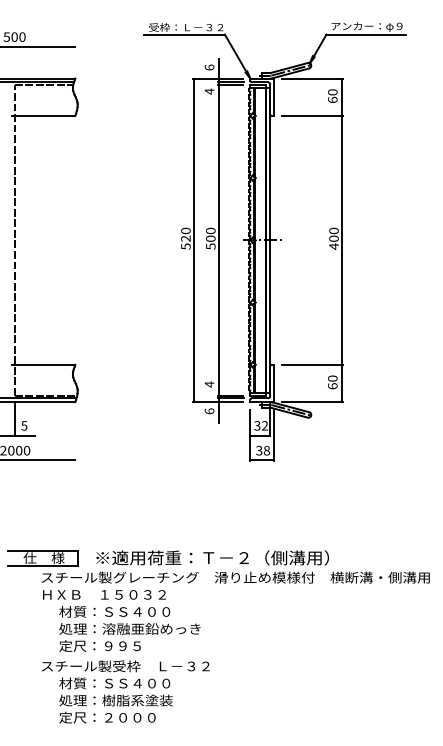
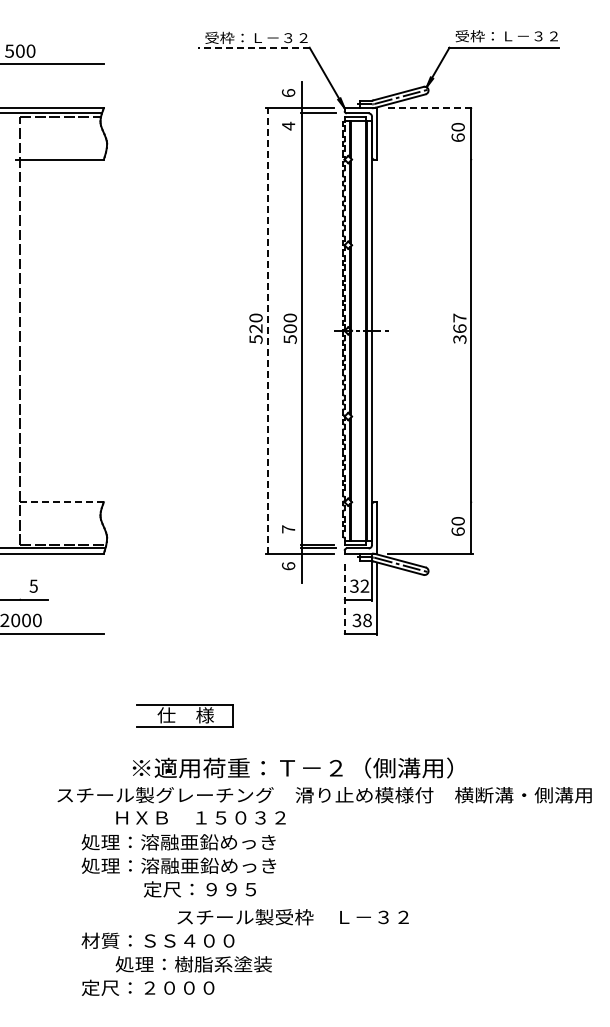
text: (367, 26) -> (506, 36), アンカー：φ９ -> 受枠：Ｌ－３２
line: (184, 34) -> (253, 47), solid -> dashed
line: (312, 78) -> (430, 108), solid -> dashed
line: (229, 84) -> (316, 116), removed
line: (311, 115) -> (429, 159), removed
text: (333, 238) -> (459, 328), 400 -> 367
line: (194, 240) -> (267, 330), solid -> dashed
line: (43, 365) -> (59, 502), solid -> dashed
line: (311, 365) -> (429, 502), removed
text: (209, 384) -> (288, 529), 4 -> 7
line: (14, 419) -> (20, 577), removed
line: (250, 436) -> (344, 600), solid -> dashed
part: (36, 556) -> (175, 713), moved
text: (104, 594) -> (200, 817), moved
text: (129, 612) -> (178, 842), 材質：ＳＳ４００ -> 処理：溶融亜鉛めっき
text: (99, 646) -> (199, 889), moved
text: (125, 666) -> (292, 917), moved
text: (115, 700) -> (193, 964), moved

